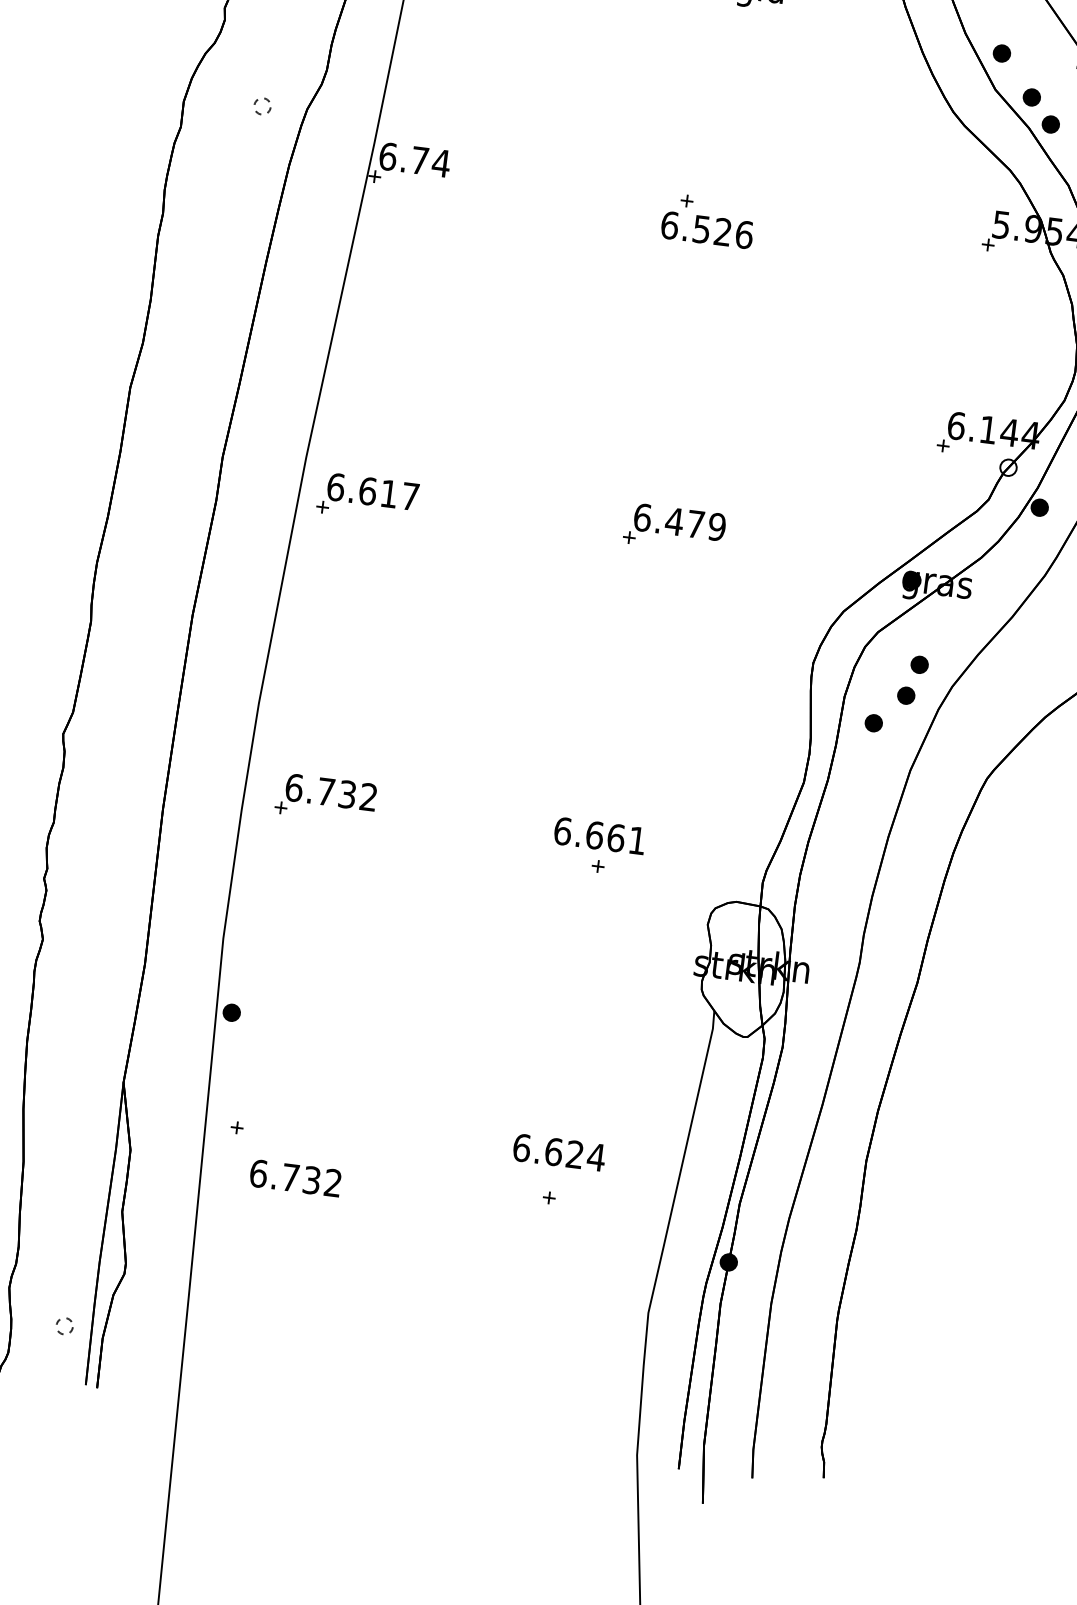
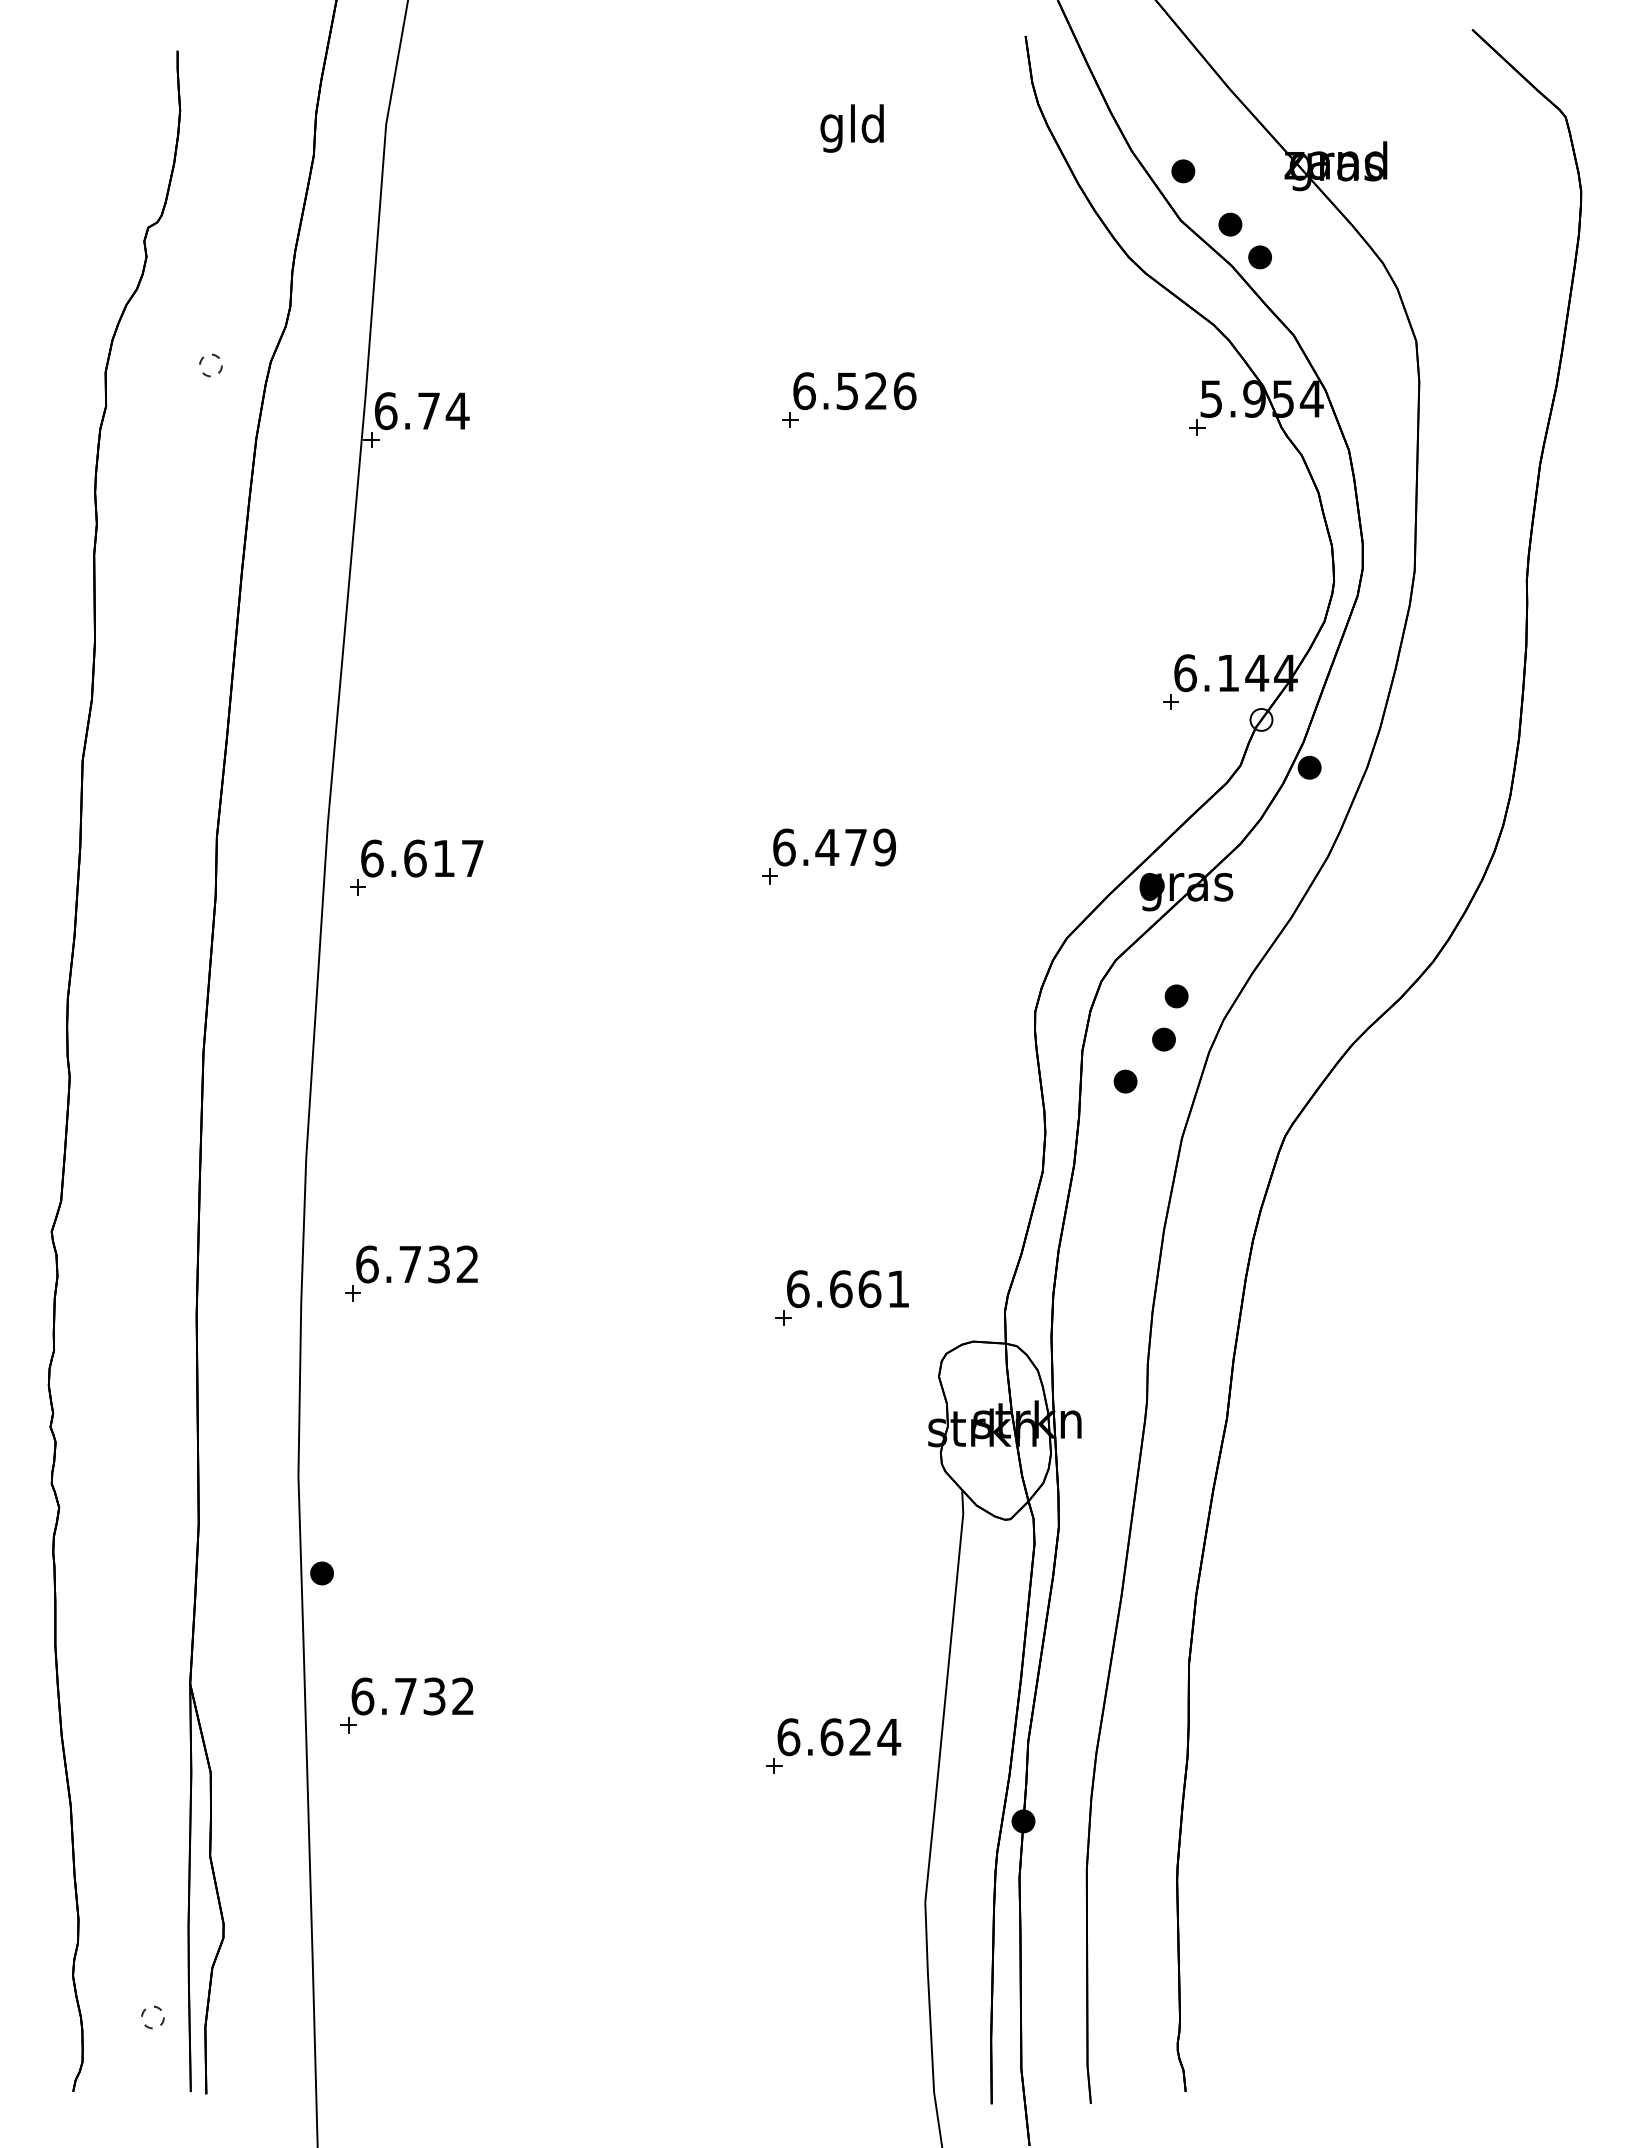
text: (706, 230) -> (854, 391), moved
text: (599, 836) -> (847, 1289), moved
text: (559, 1152) -> (839, 1737), moved
text: (295, 1178) -> (412, 1696), moved

